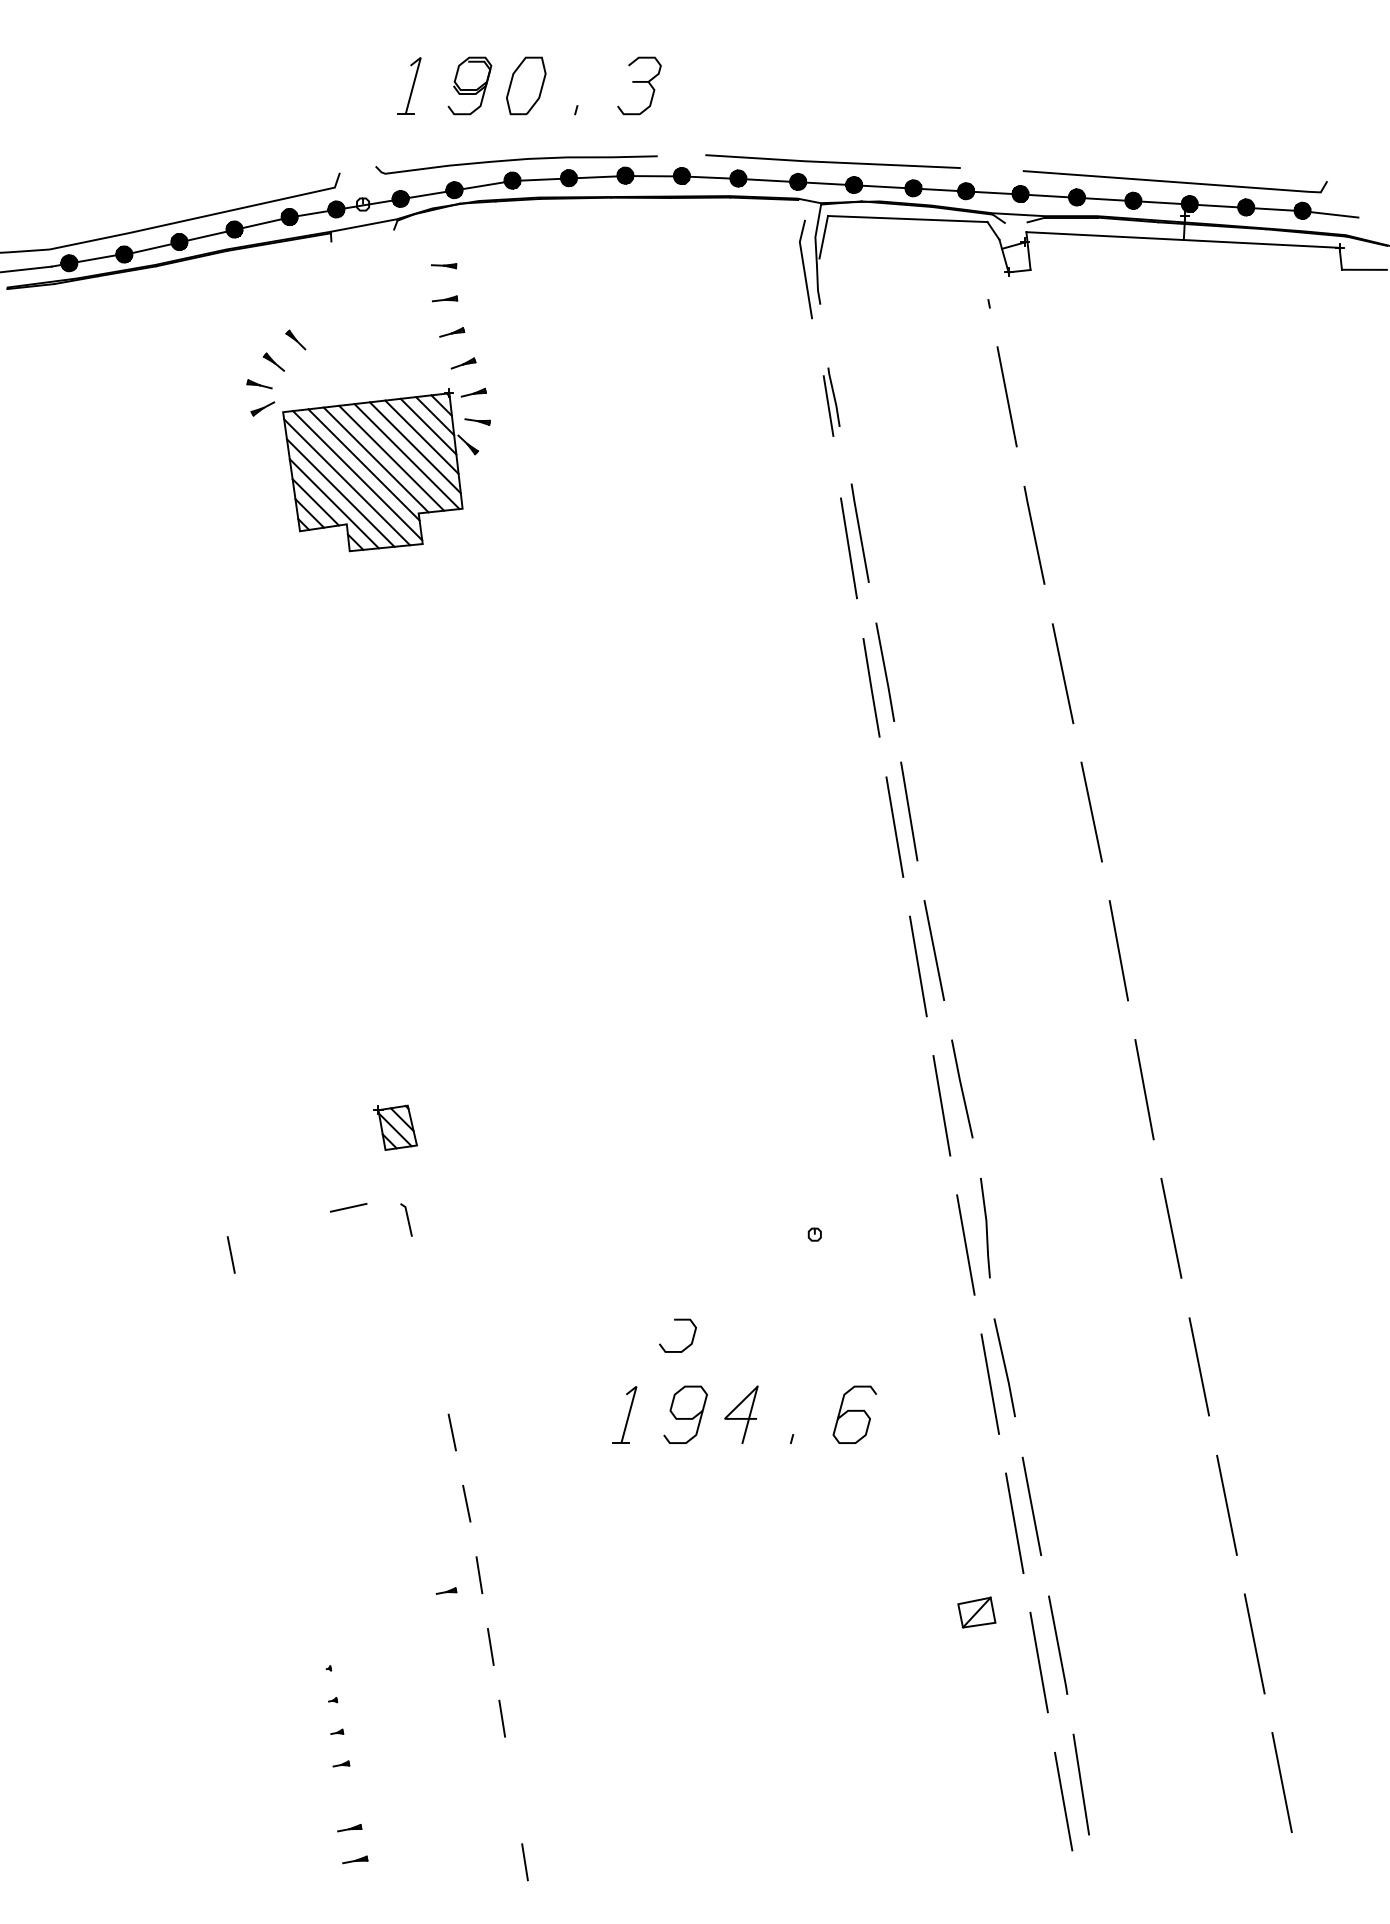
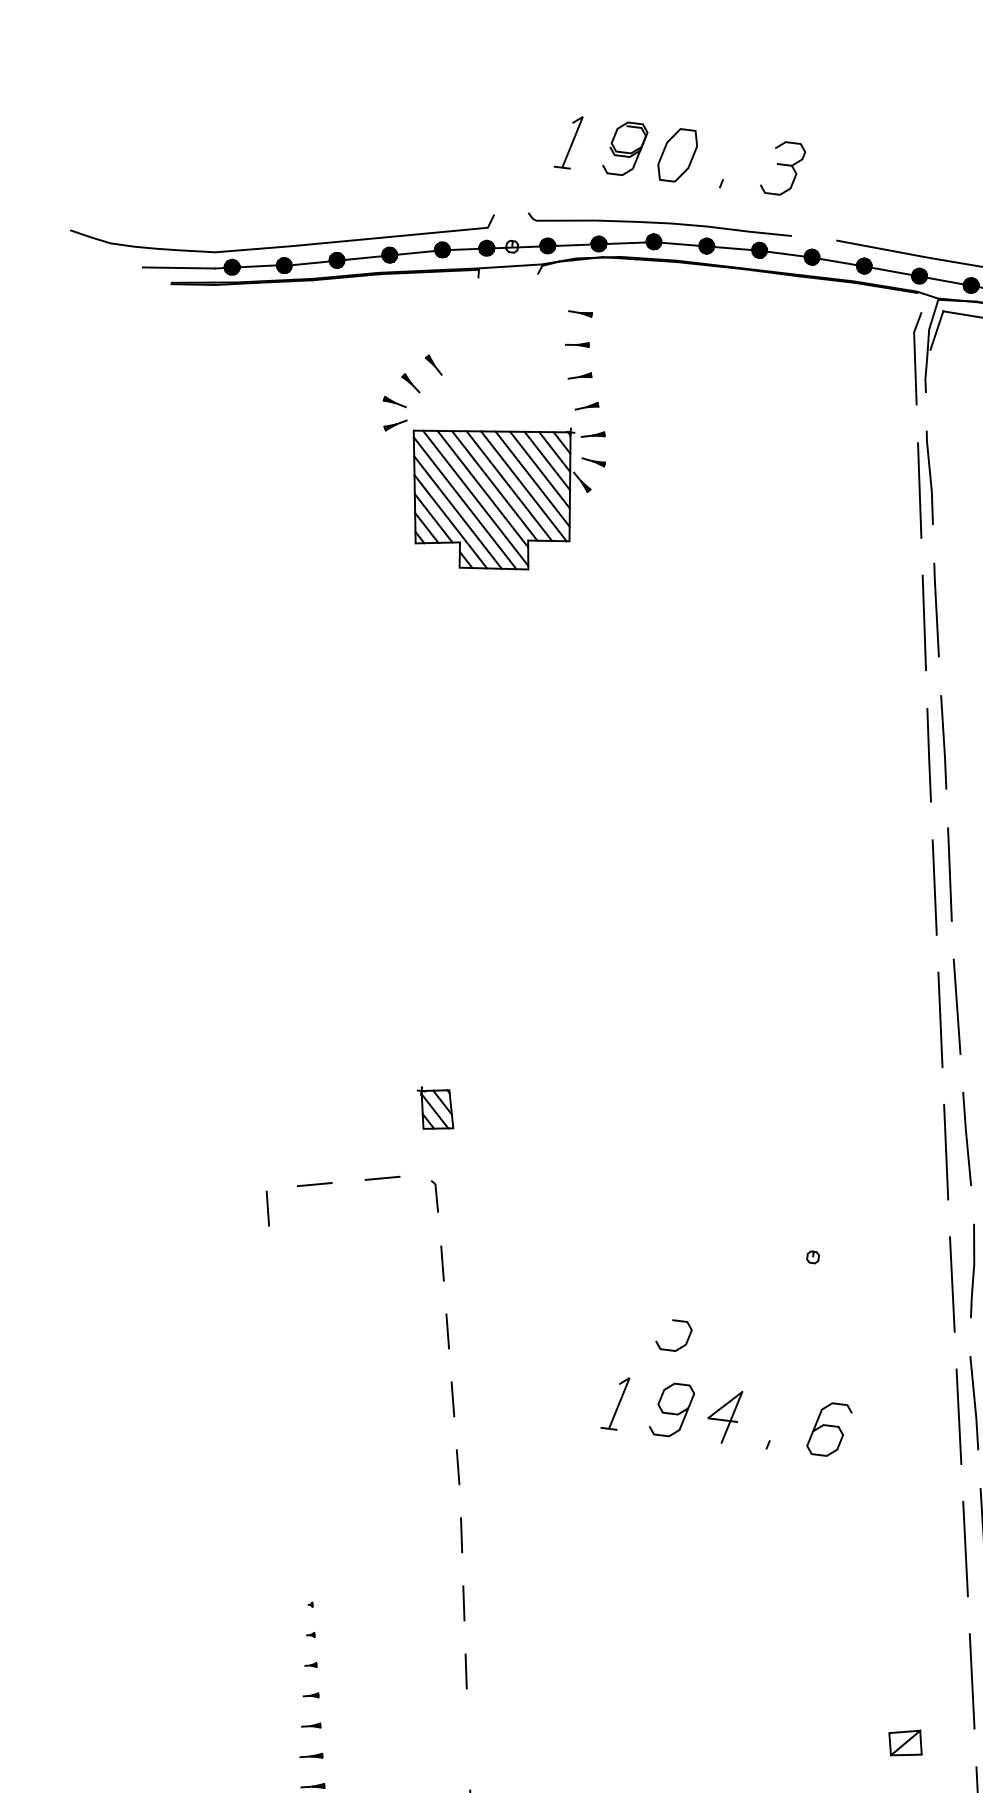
part: (831, 401) -> (925, 484), size x1.67
line: (277, 1223) -> (314, 1184), added
line: (423, 1289) -> (442, 1263), added
line: (437, 1360) -> (447, 1330), added
part: (446, 1590) -> (311, 1724), moved
part: (976, 1612) -> (905, 1742), moved

